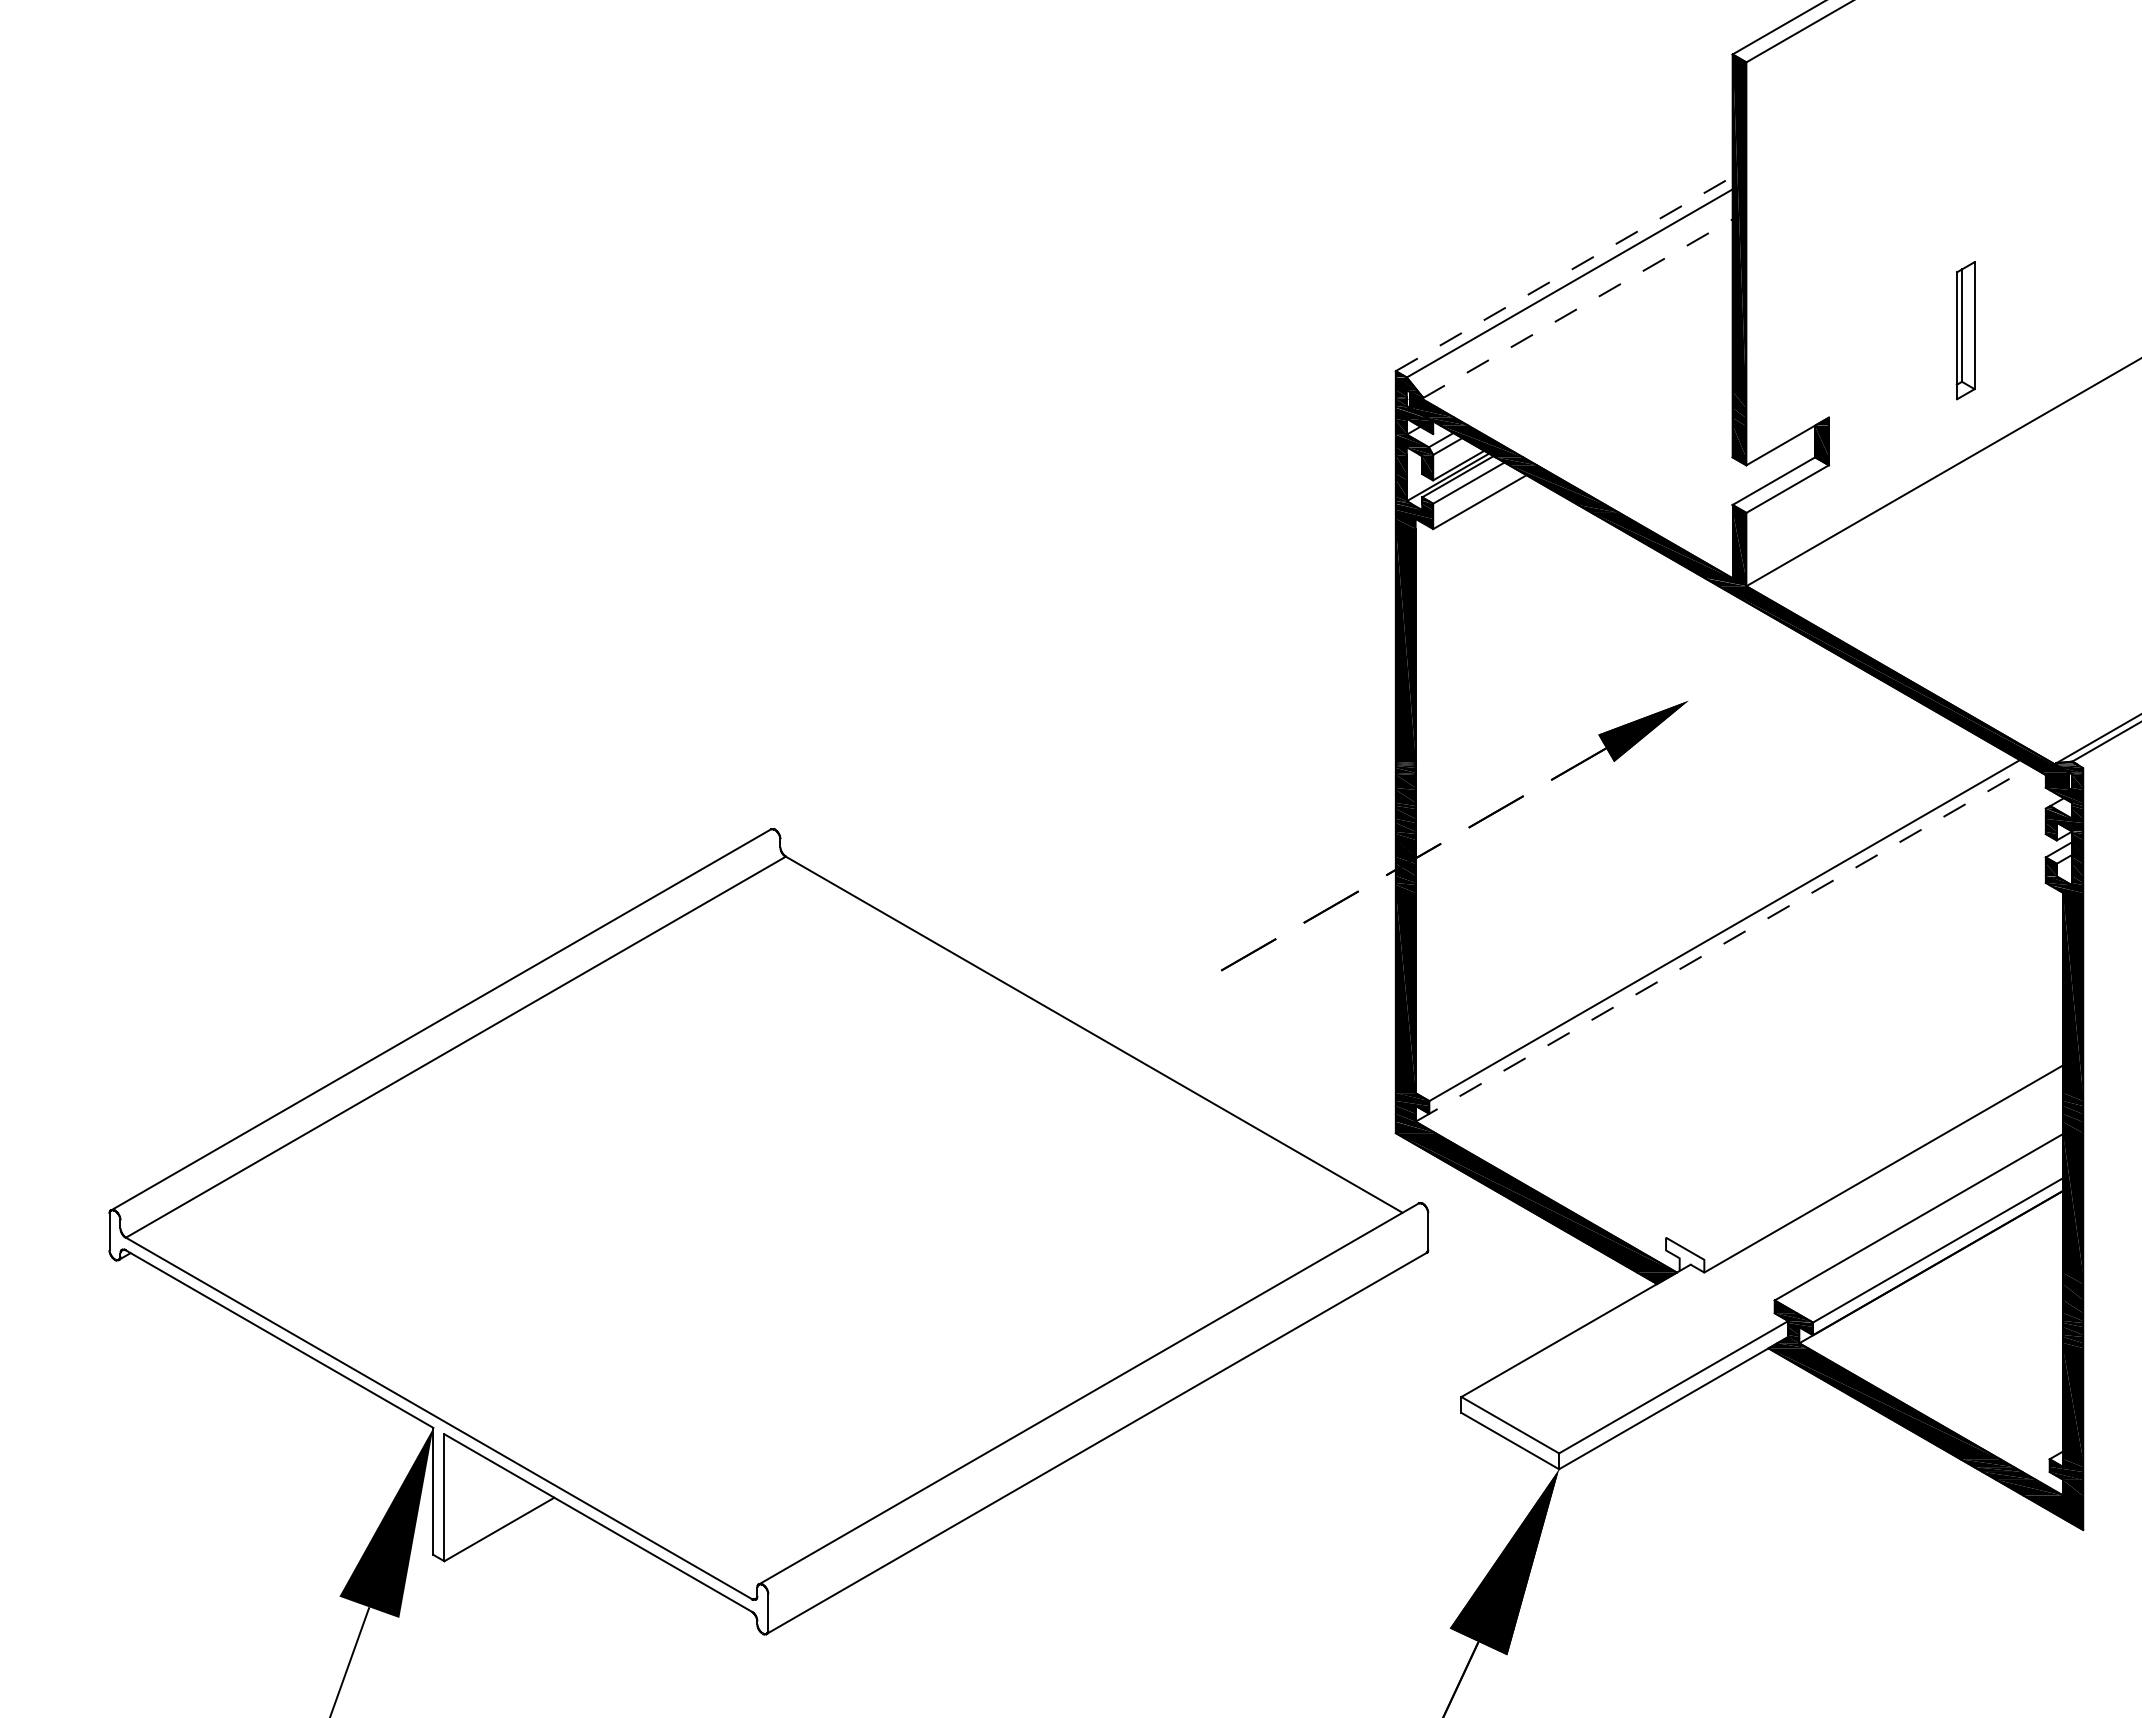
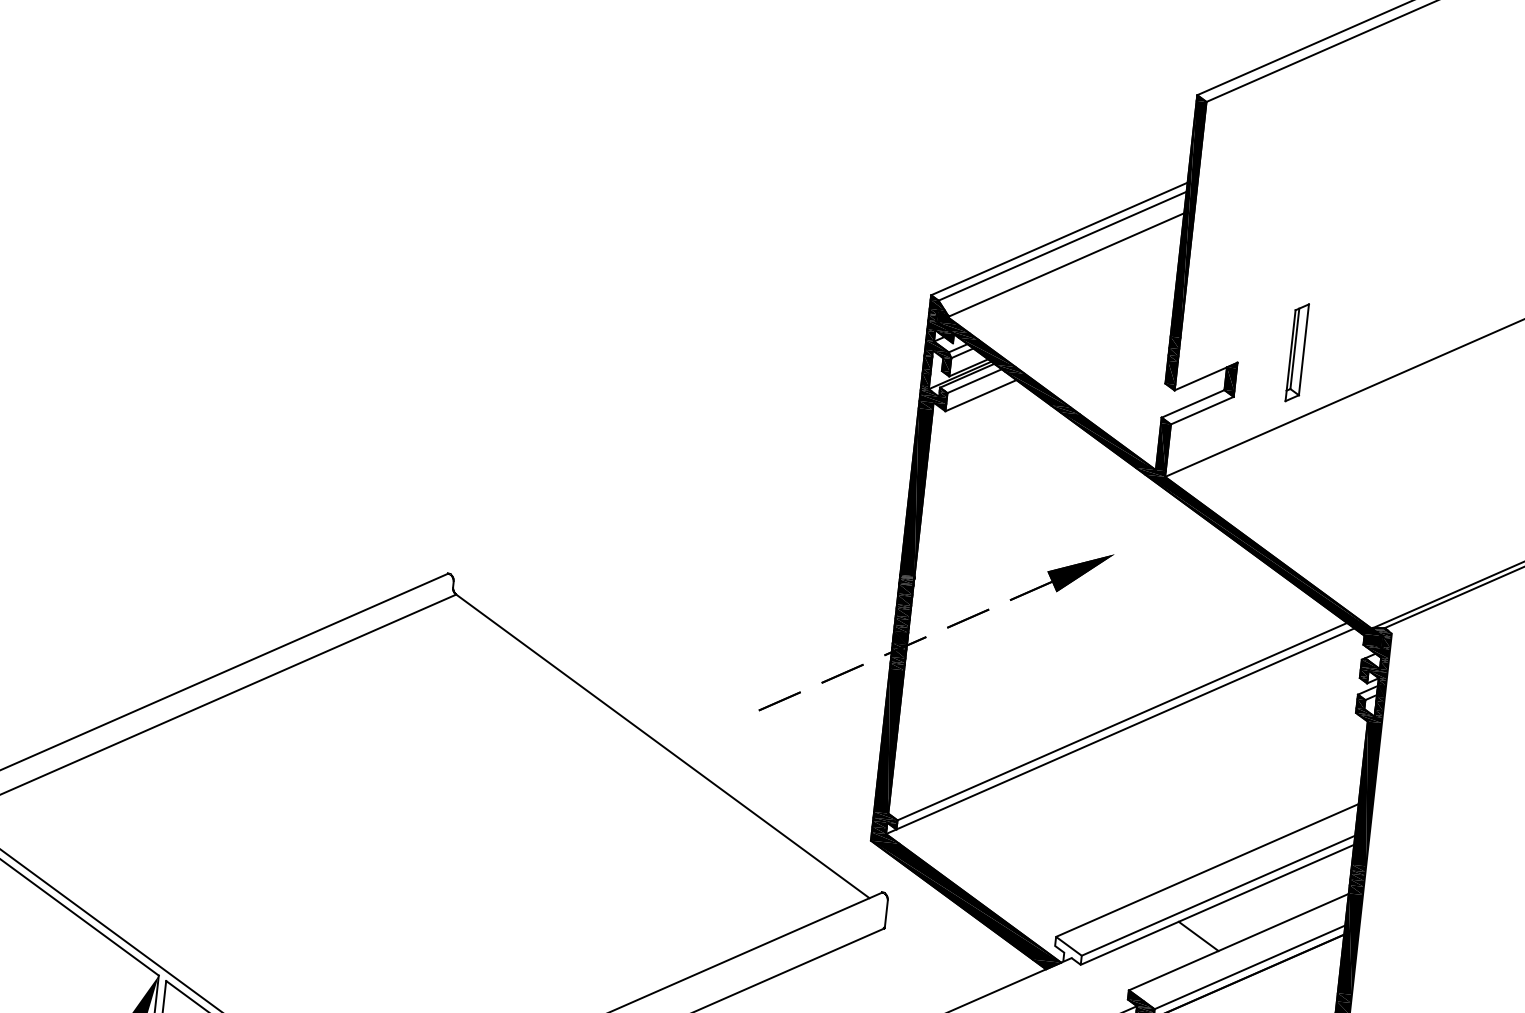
line: (1564, 273) -> (1059, 238), dashed -> solid
line: (1577, 308) -> (1066, 264), dashed -> solid
part: (1965, 330) -> (1297, 352), moved
line: (1723, 943) -> (1120, 730), dashed -> solid
line: (1864, 1122) -> (1207, 870), added
line: (1883, 1155) -> (1218, 895), added
line: (1862, 1215) -> (1198, 936), added

